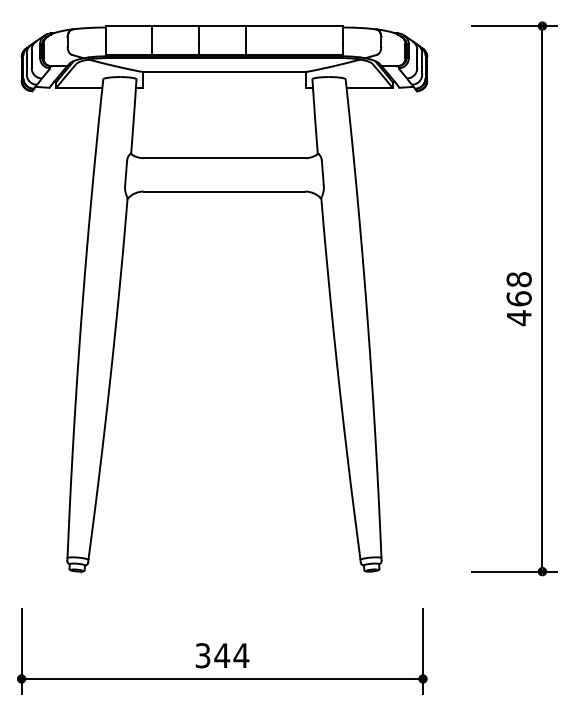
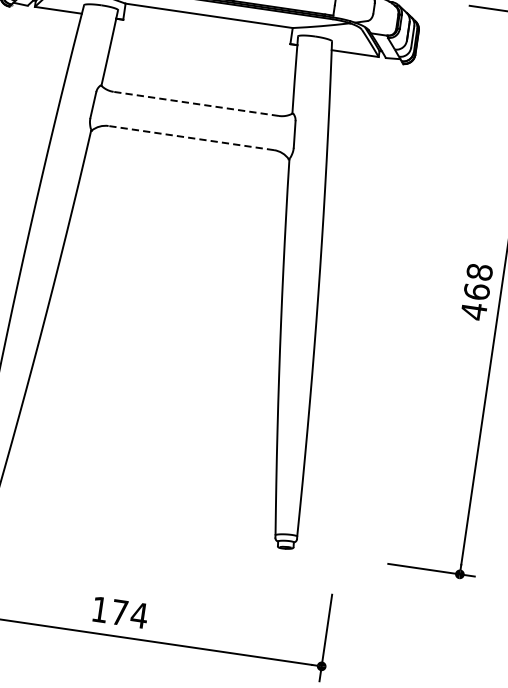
line: (224, 158) -> (196, 104), solid -> dashed
line: (224, 191) -> (191, 138), solid -> dashed
text: (212, 655) -> (109, 610), 344 -> 174

